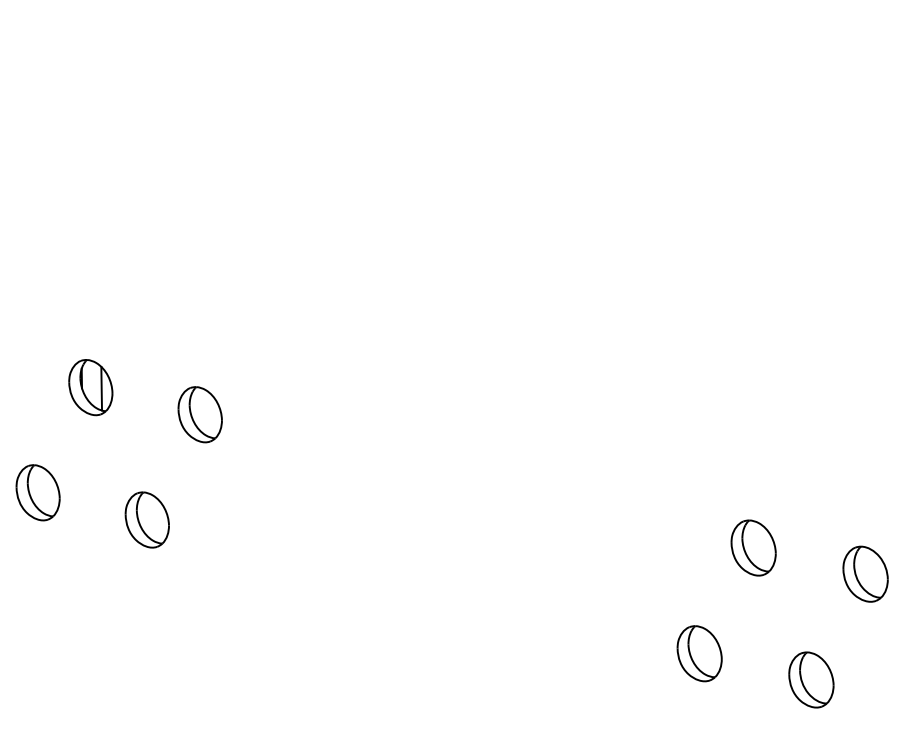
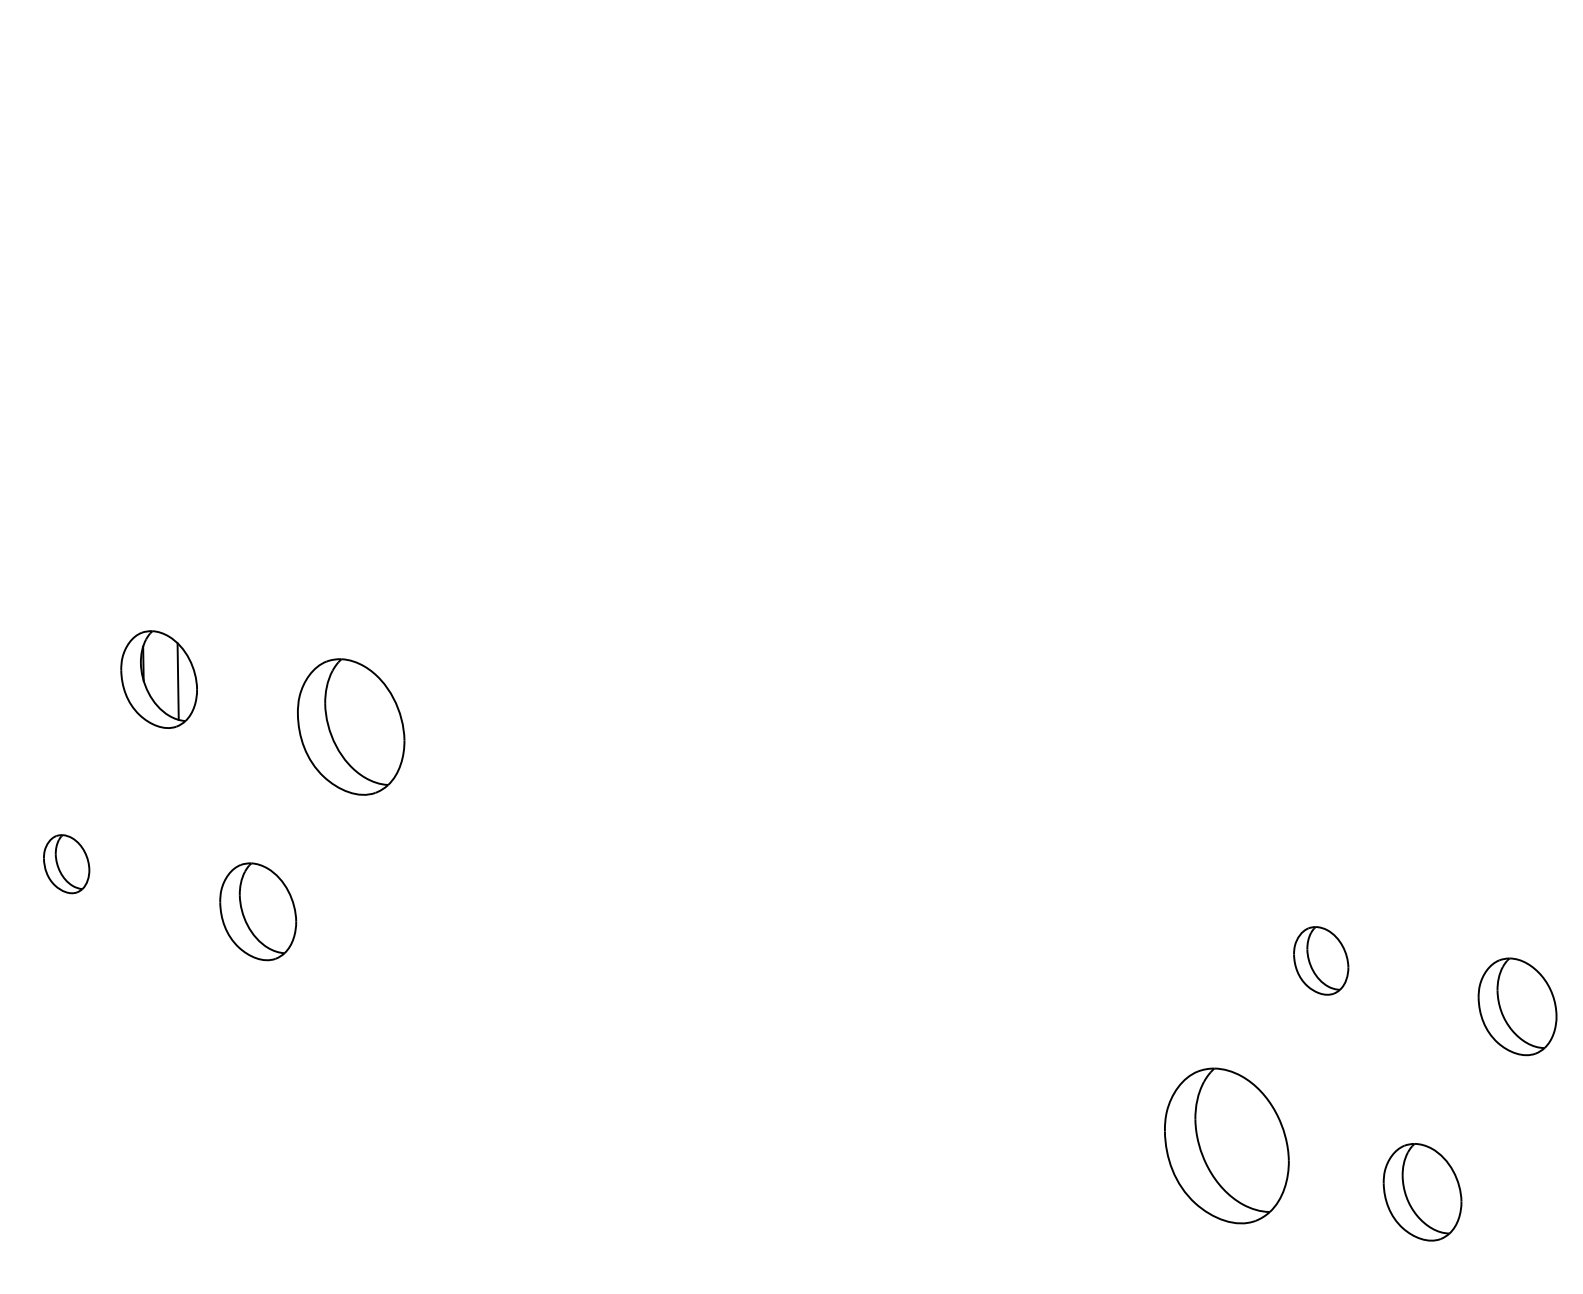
part: (199, 414) -> (349, 726), size x1.4
part: (37, 492) -> (65, 863), size x0.6
part: (753, 547) -> (1320, 959), size x0.7
part: (699, 653) -> (1226, 1145), size x1.6

